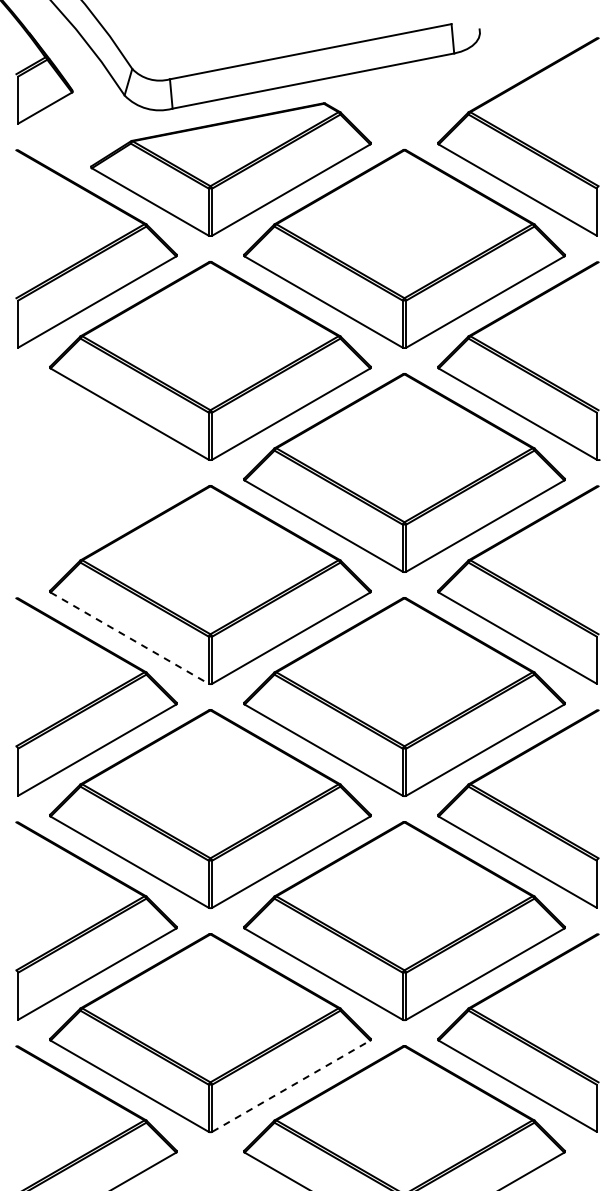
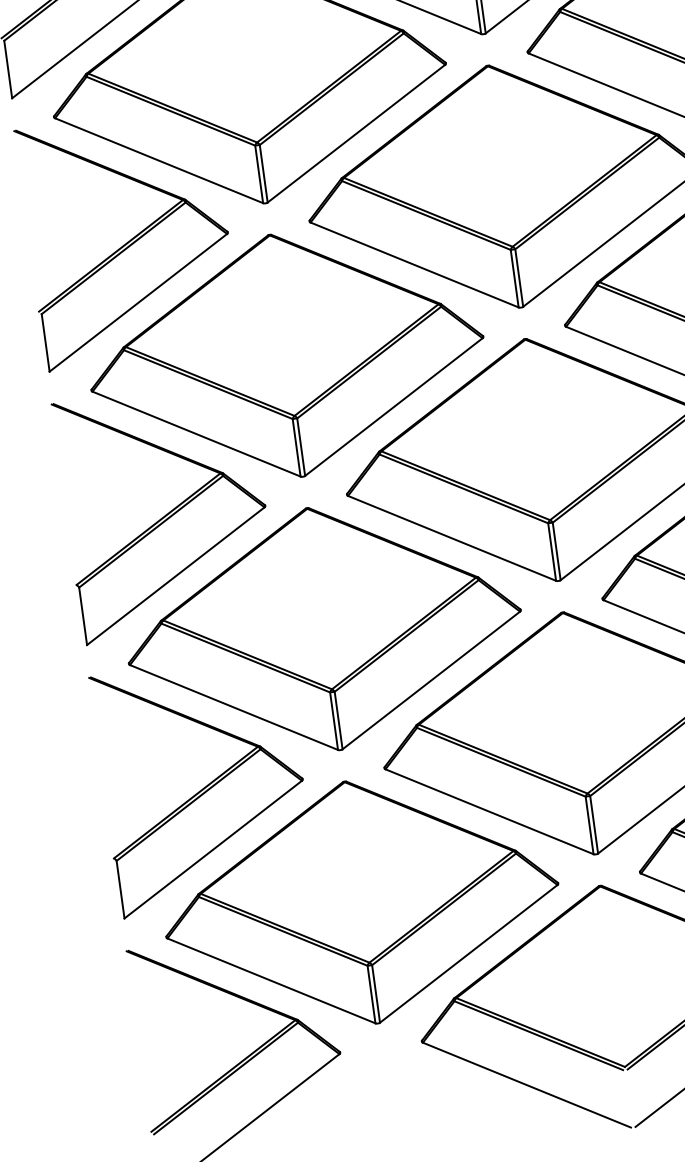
part: (96, 472) -> (128, 237), added
line: (130, 638) -> (197, 434), dashed -> solid
line: (291, 1085) -> (468, 952), dashed -> solid

